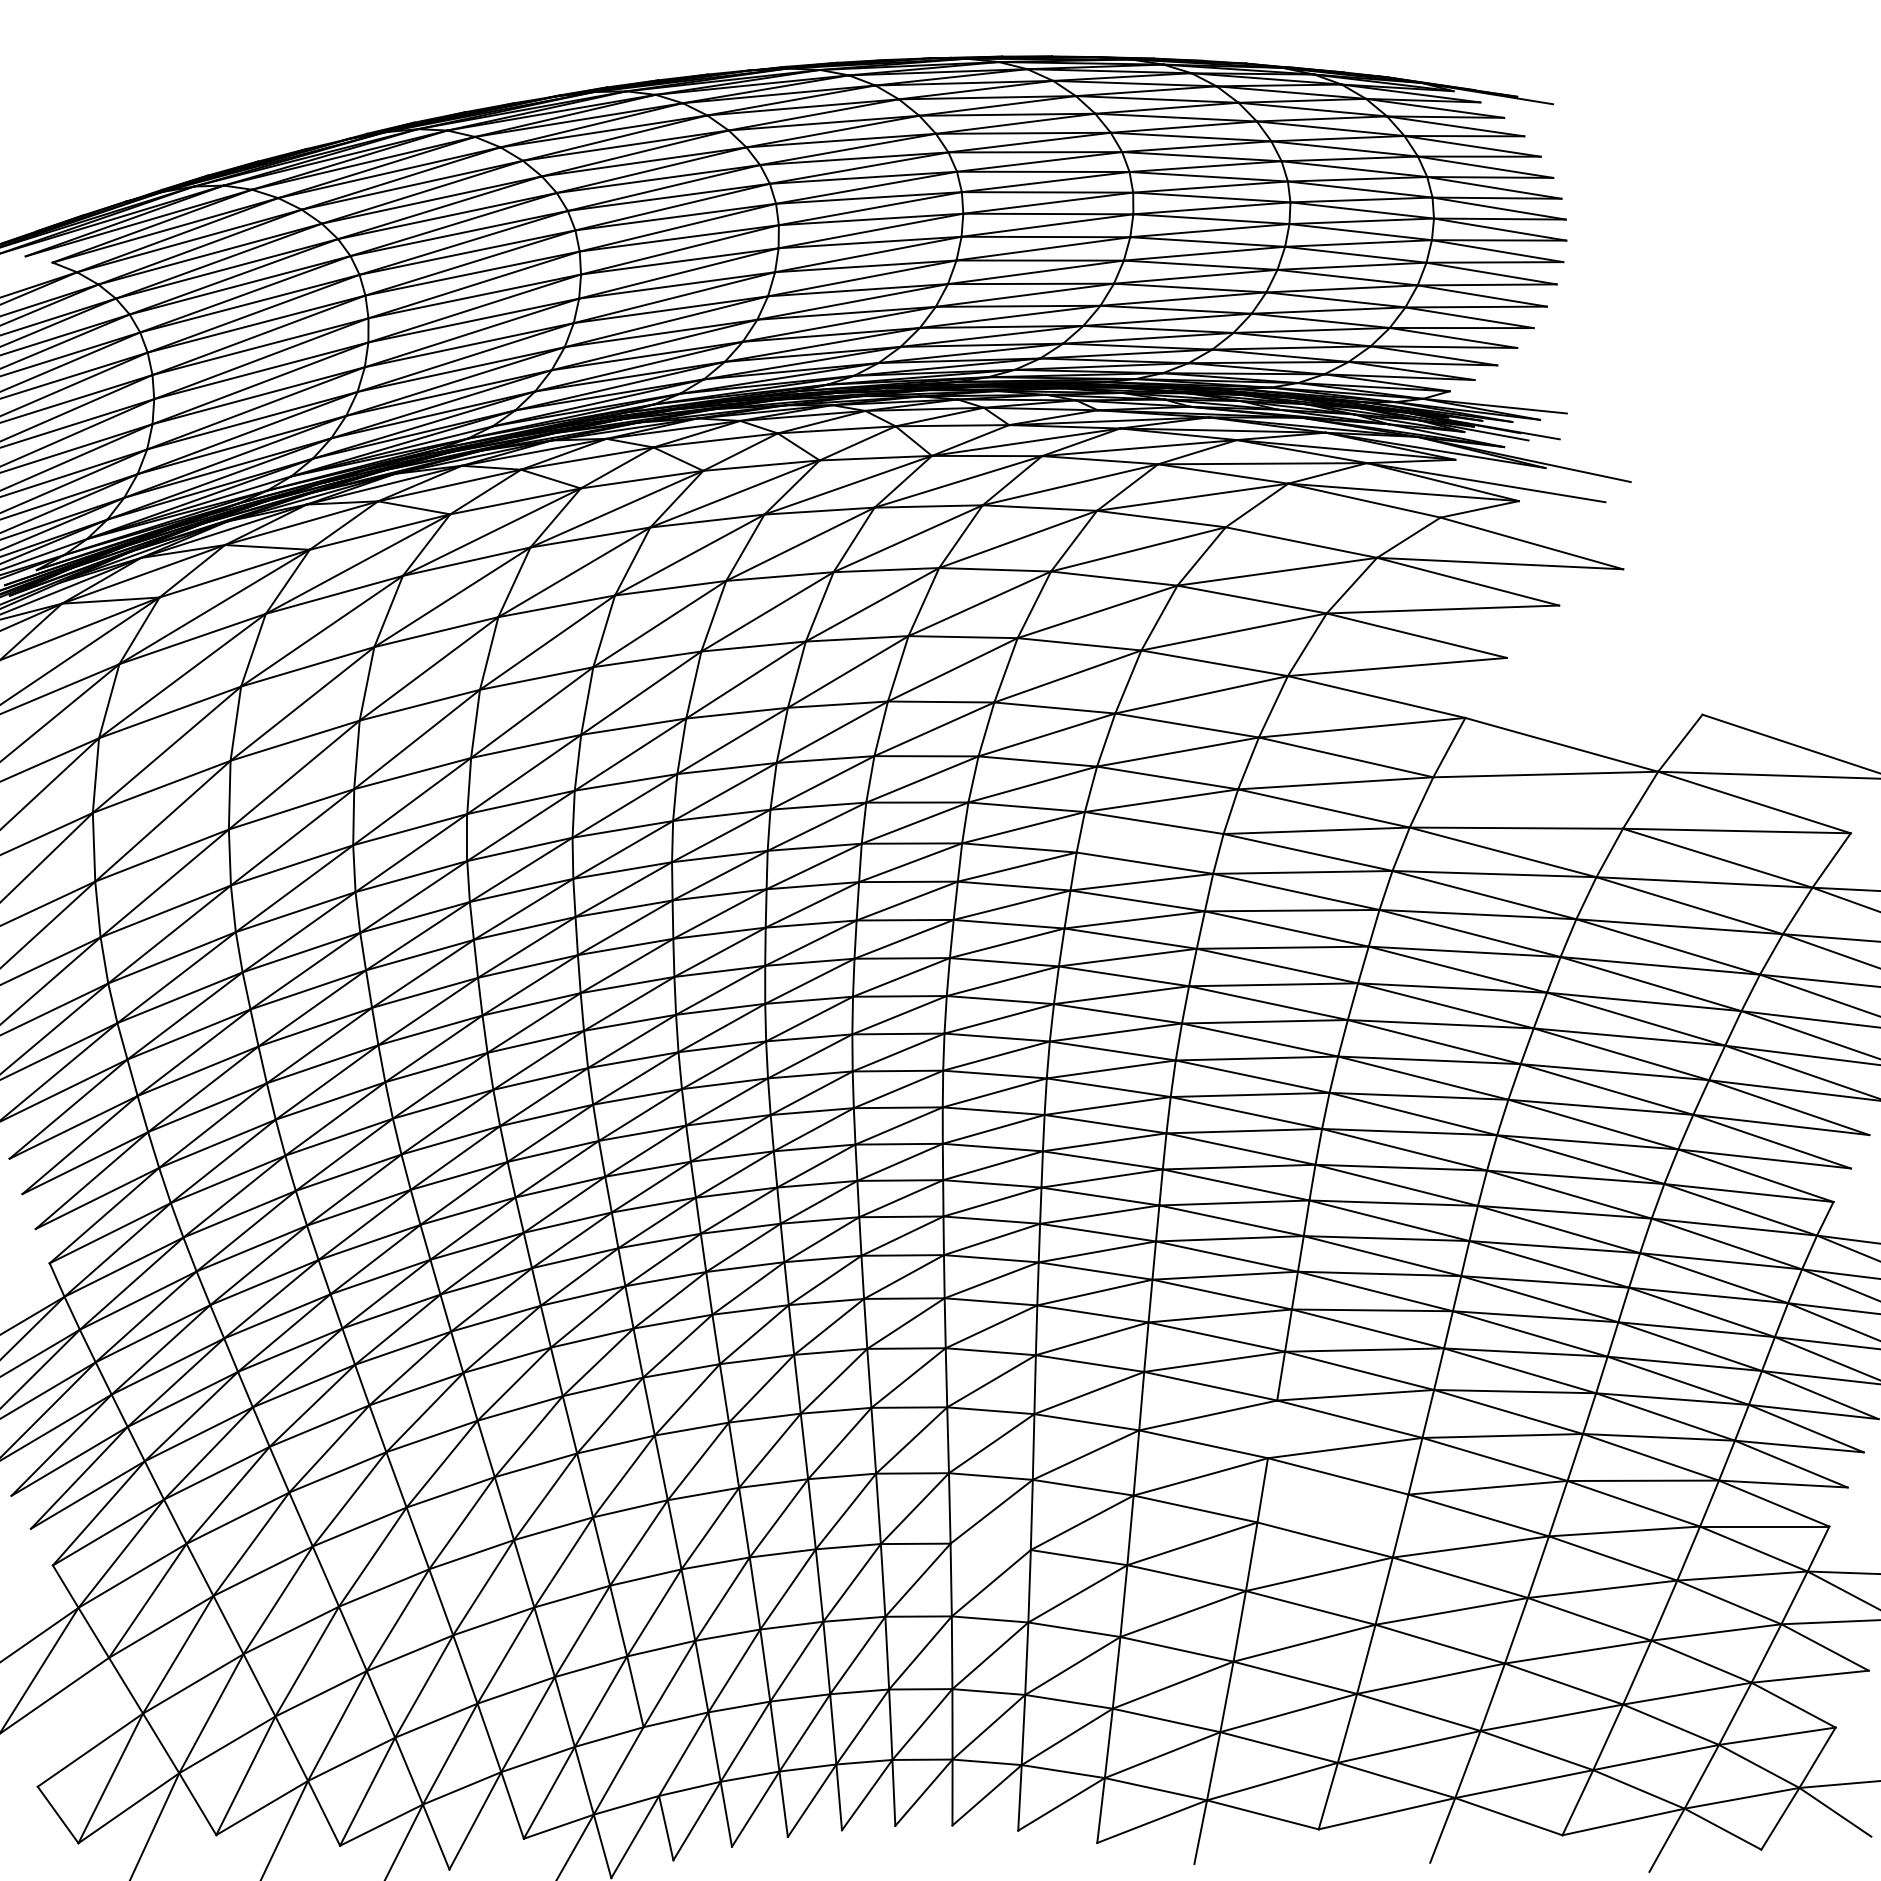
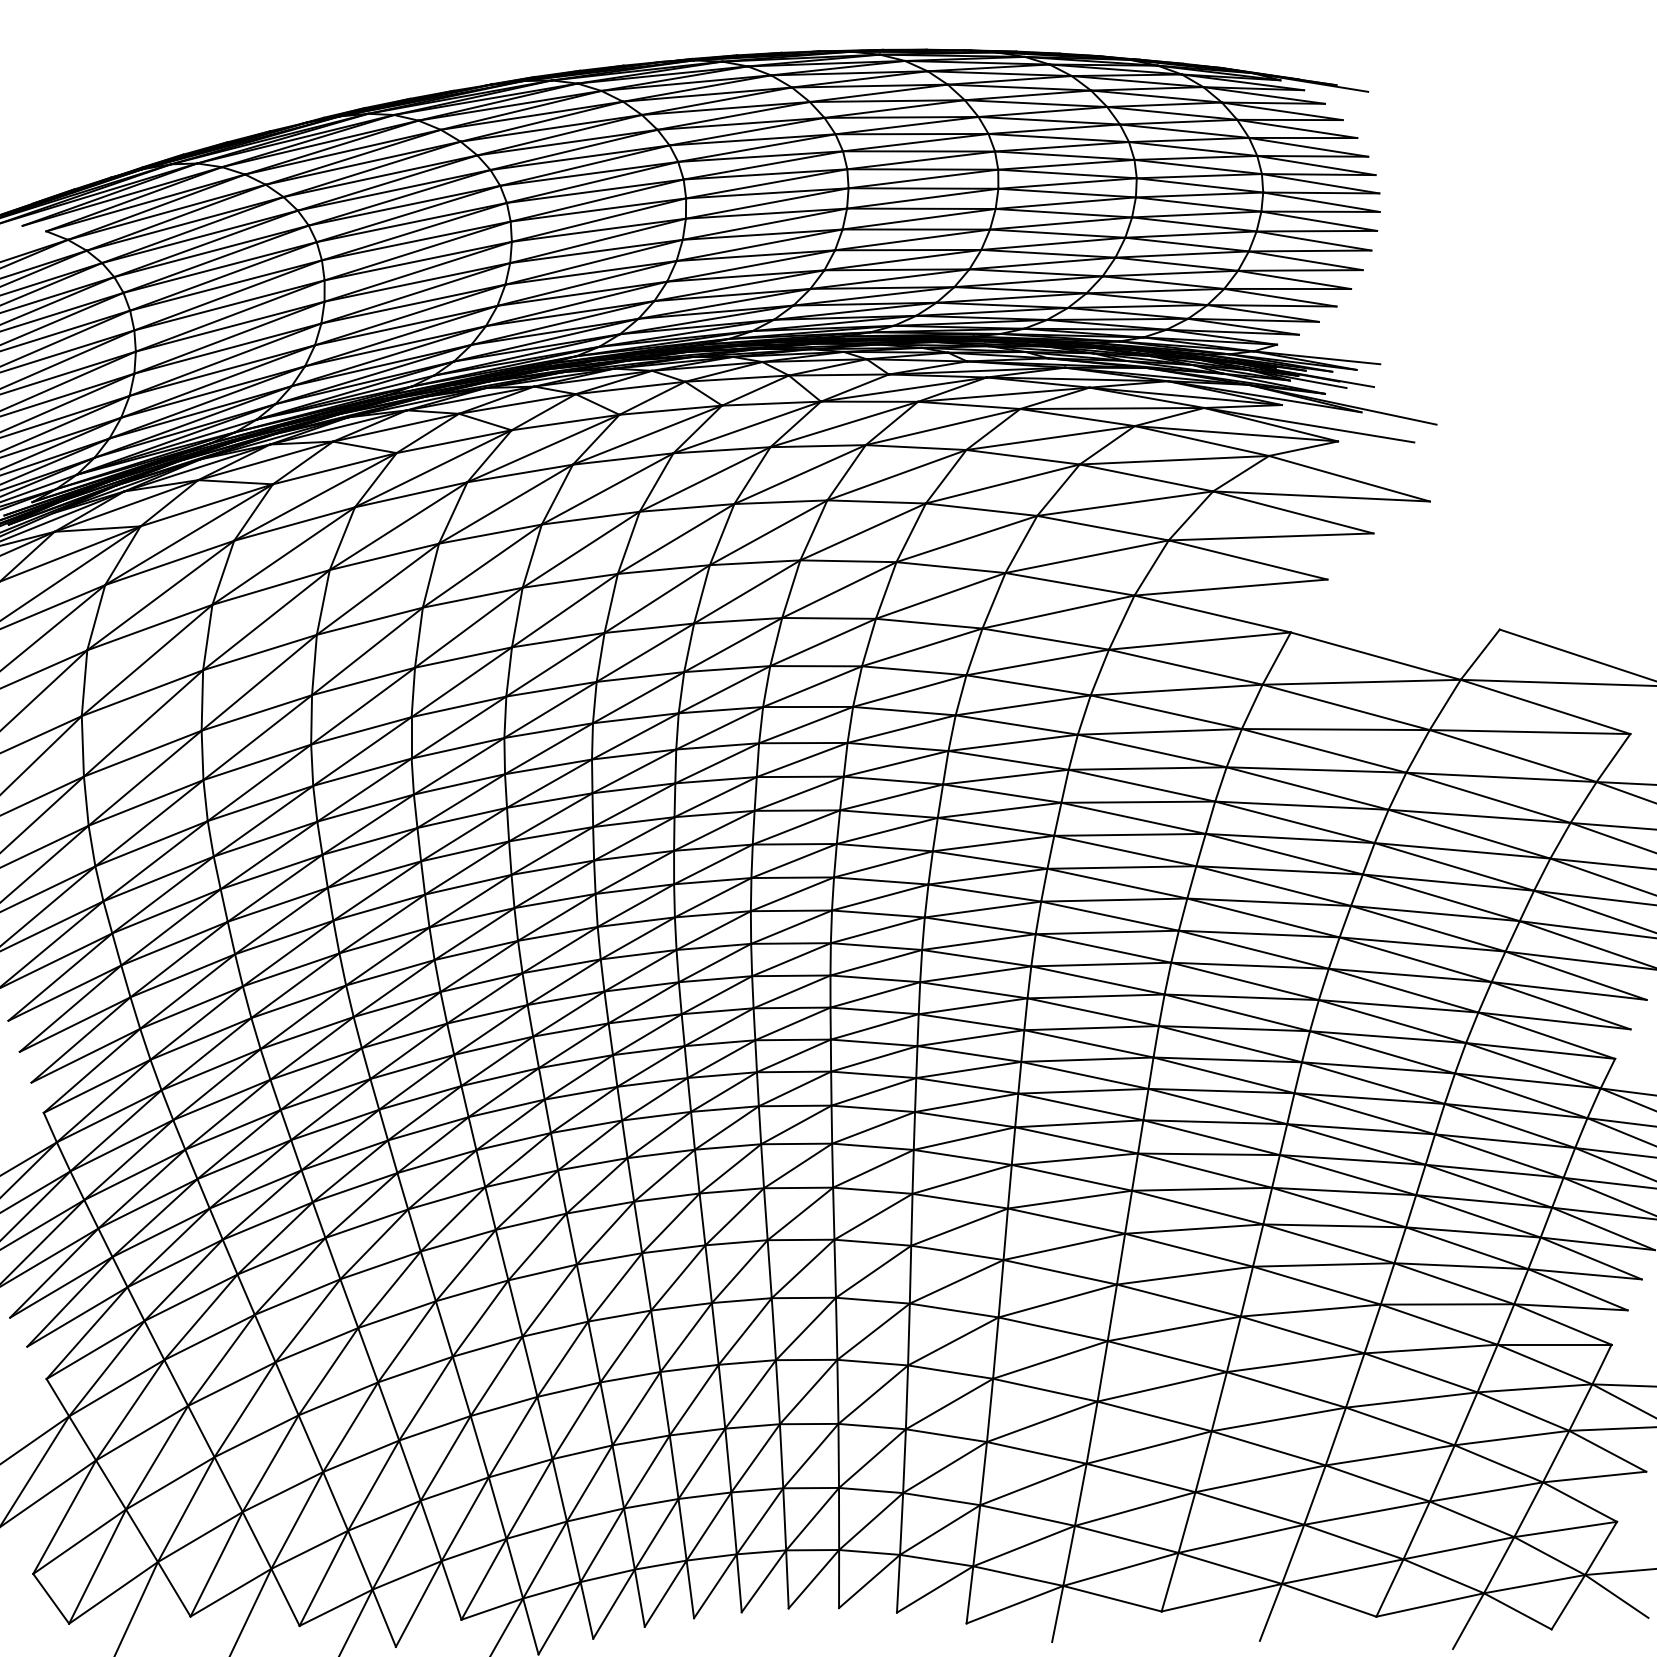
line: (1332, 522) -> (1173, 460), added
line: (1528, 802) -> (1346, 706), added
line: (1149, 843) -> (1012, 743), added
line: (1272, 1429) -> (1120, 1259), added
line: (1332, 1508) -> (1173, 1328), added
line: (990, 1546) -> (872, 1362), added
line: (73, 1721) -> (64, 1516), added
line: (651, 1761) -> (573, 1551), added

